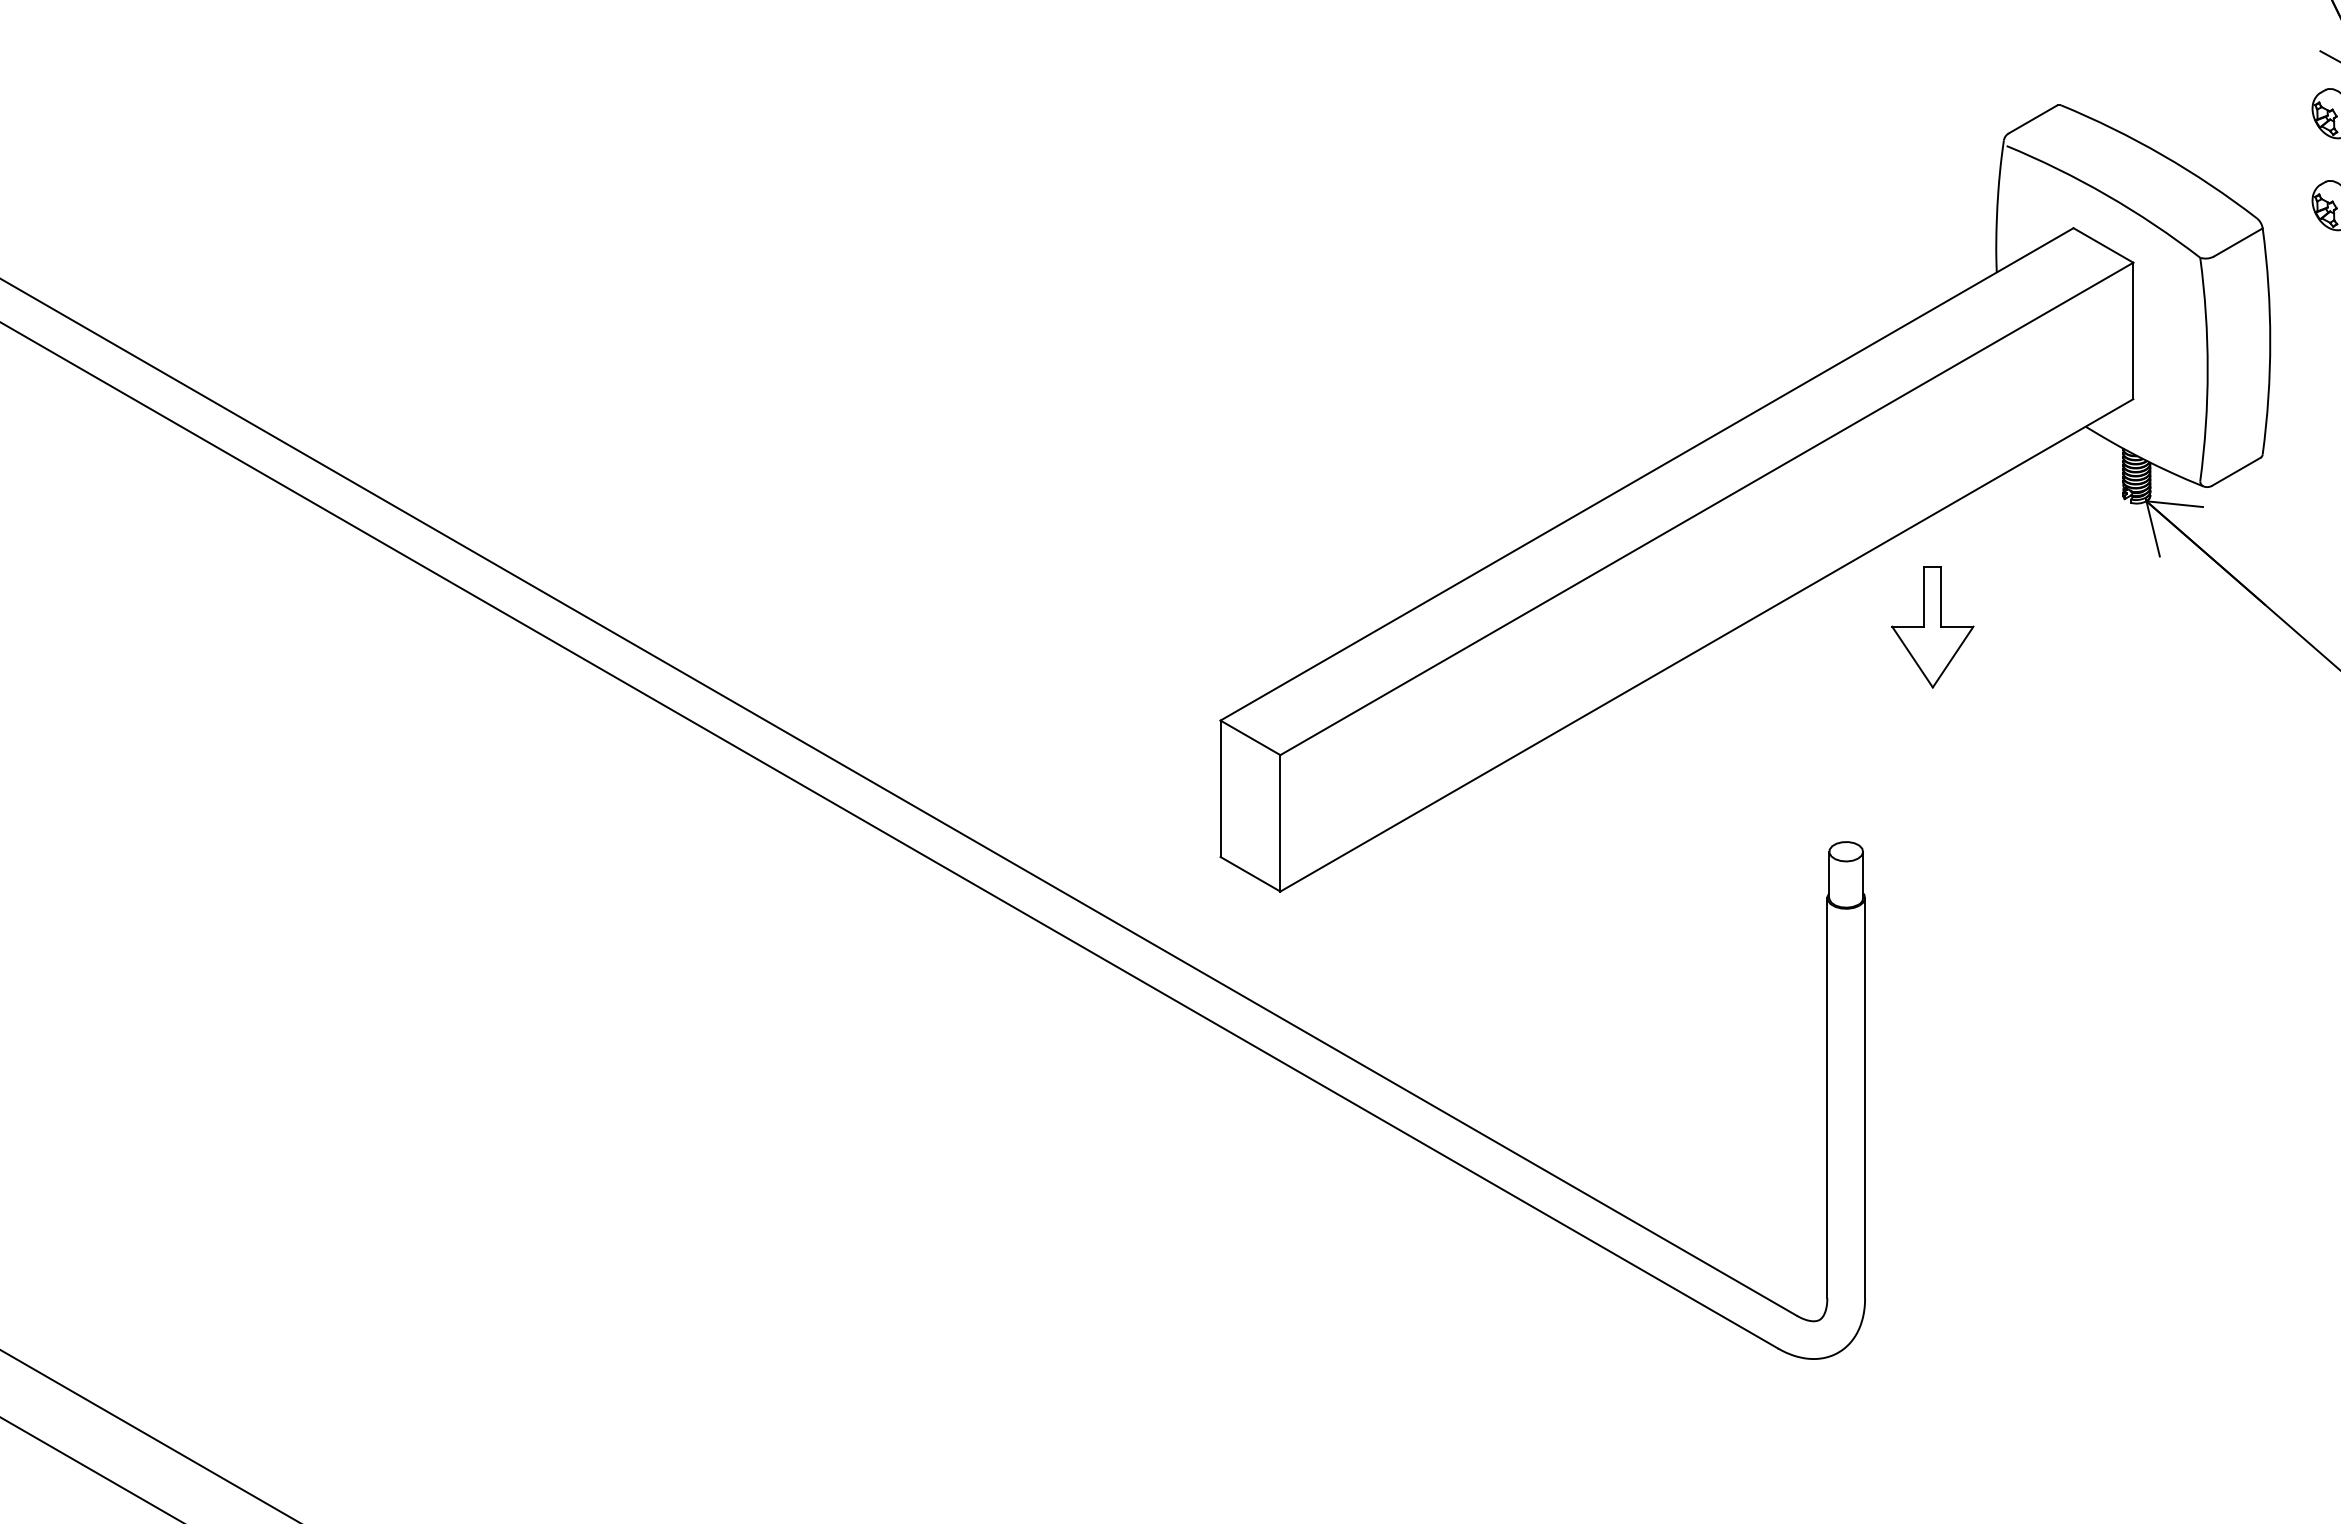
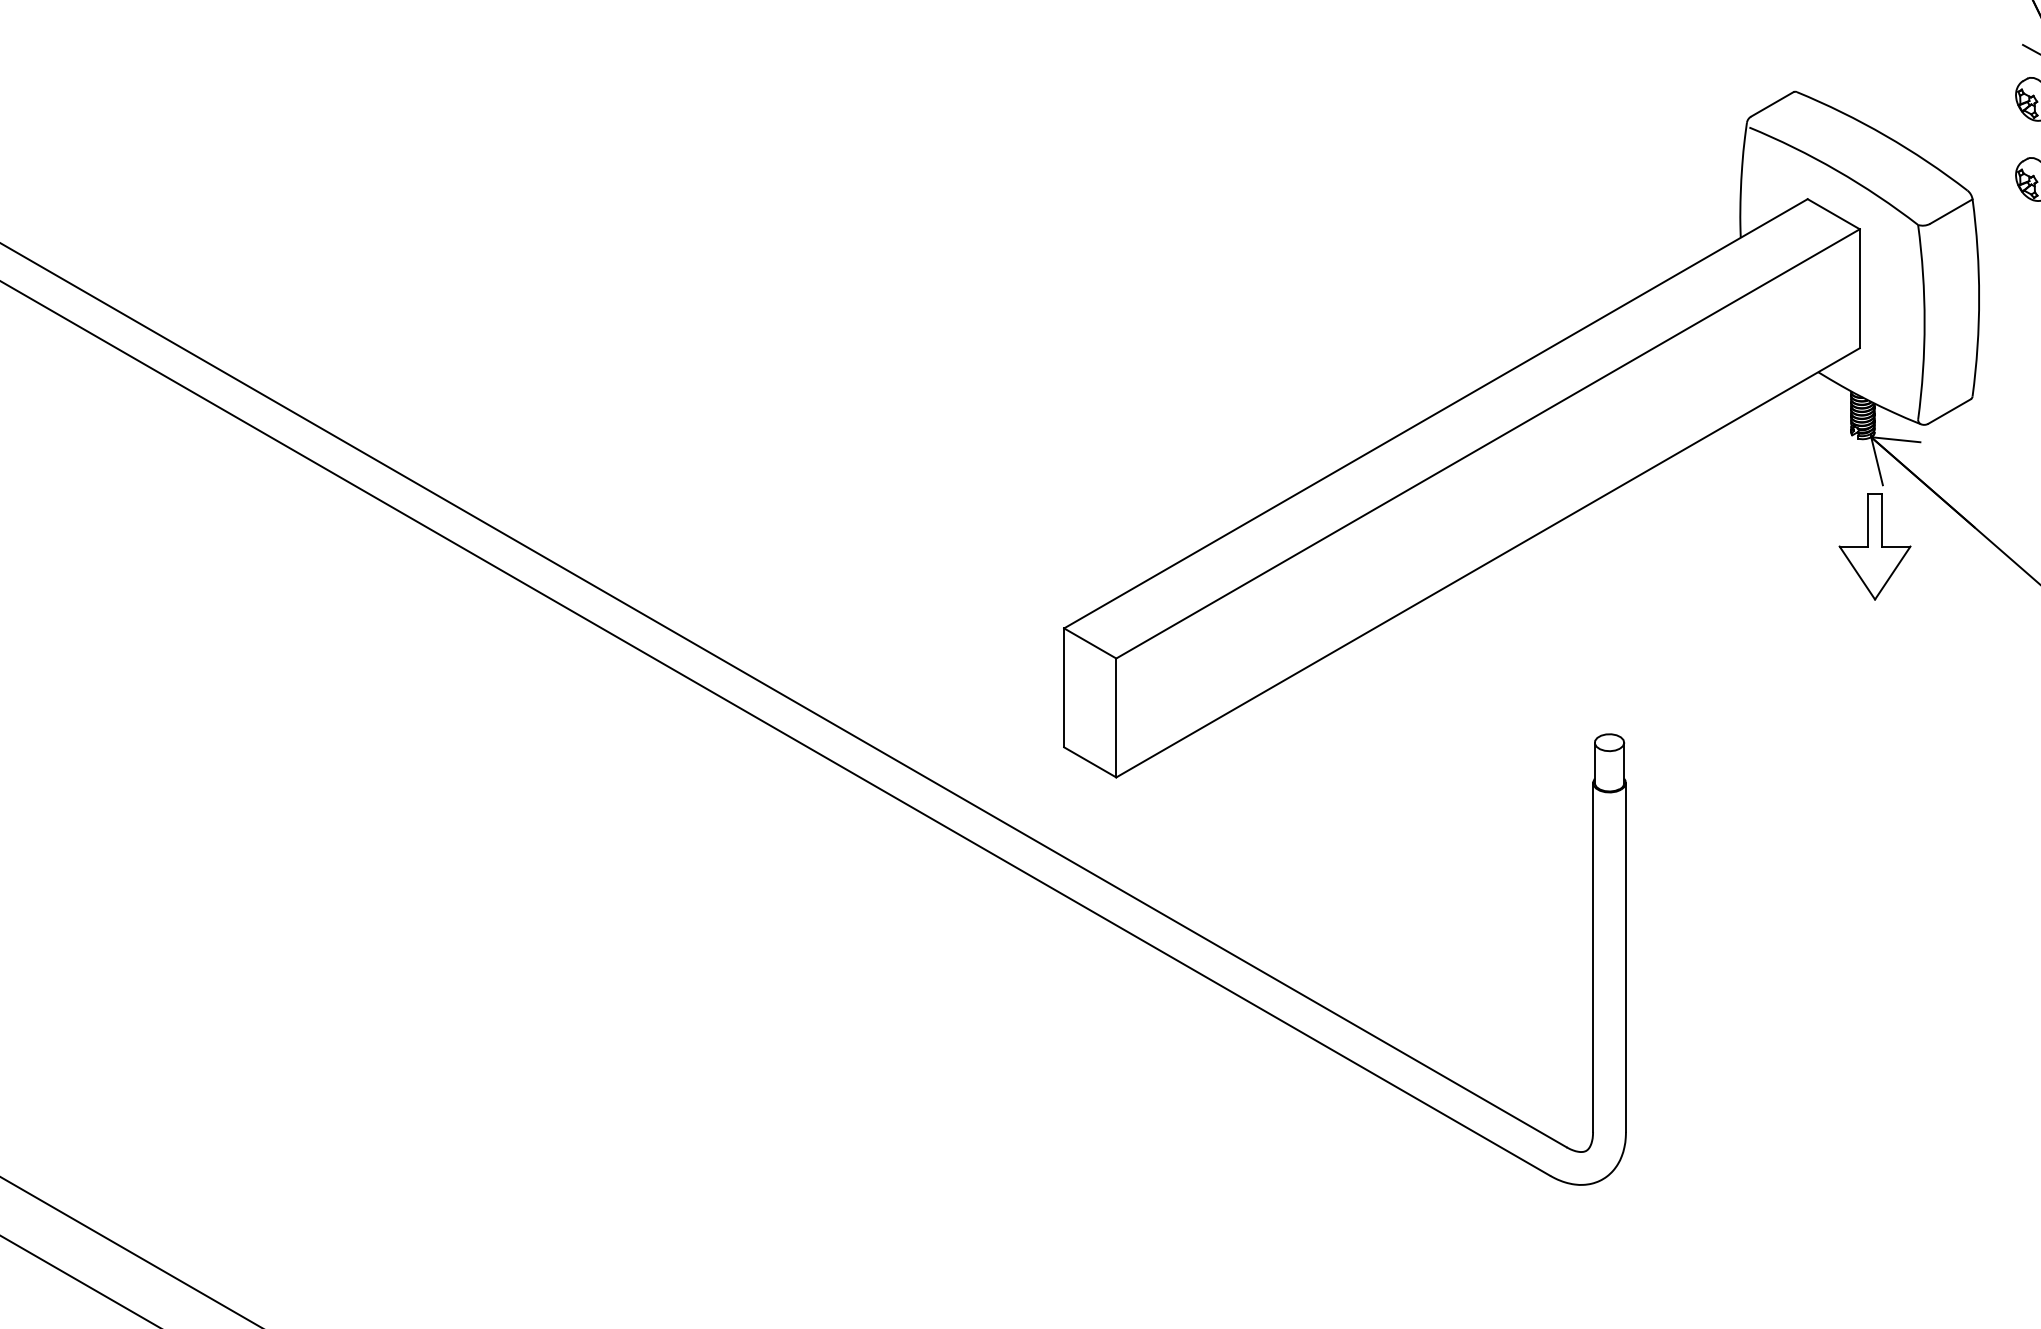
part: (1932, 627) -> (1874, 547), moved

